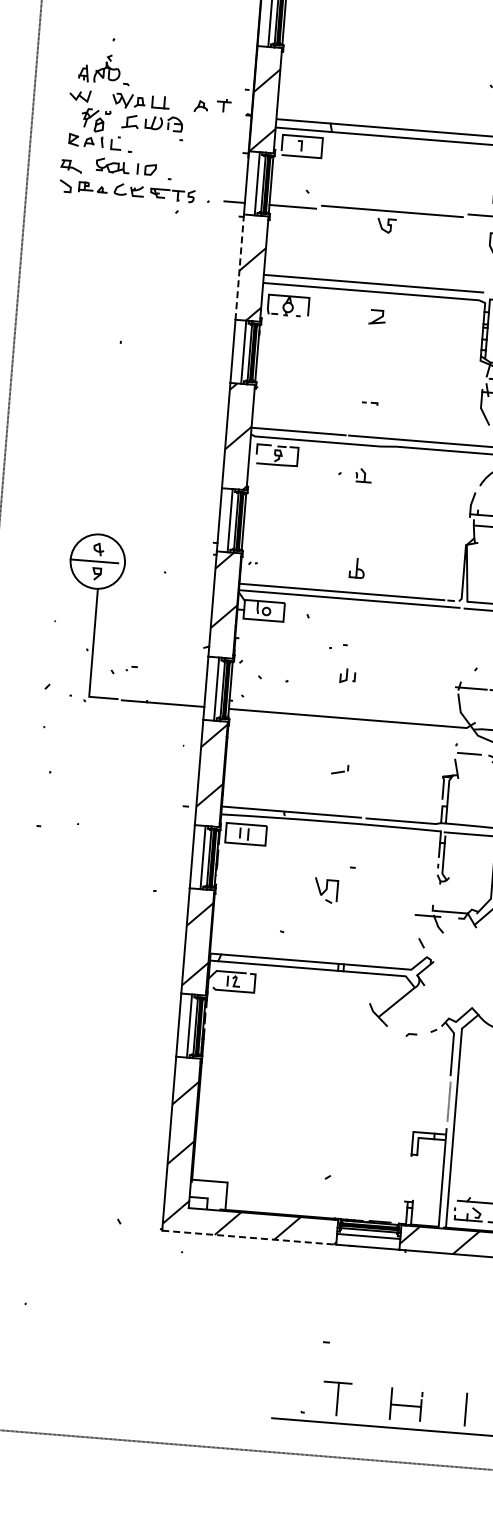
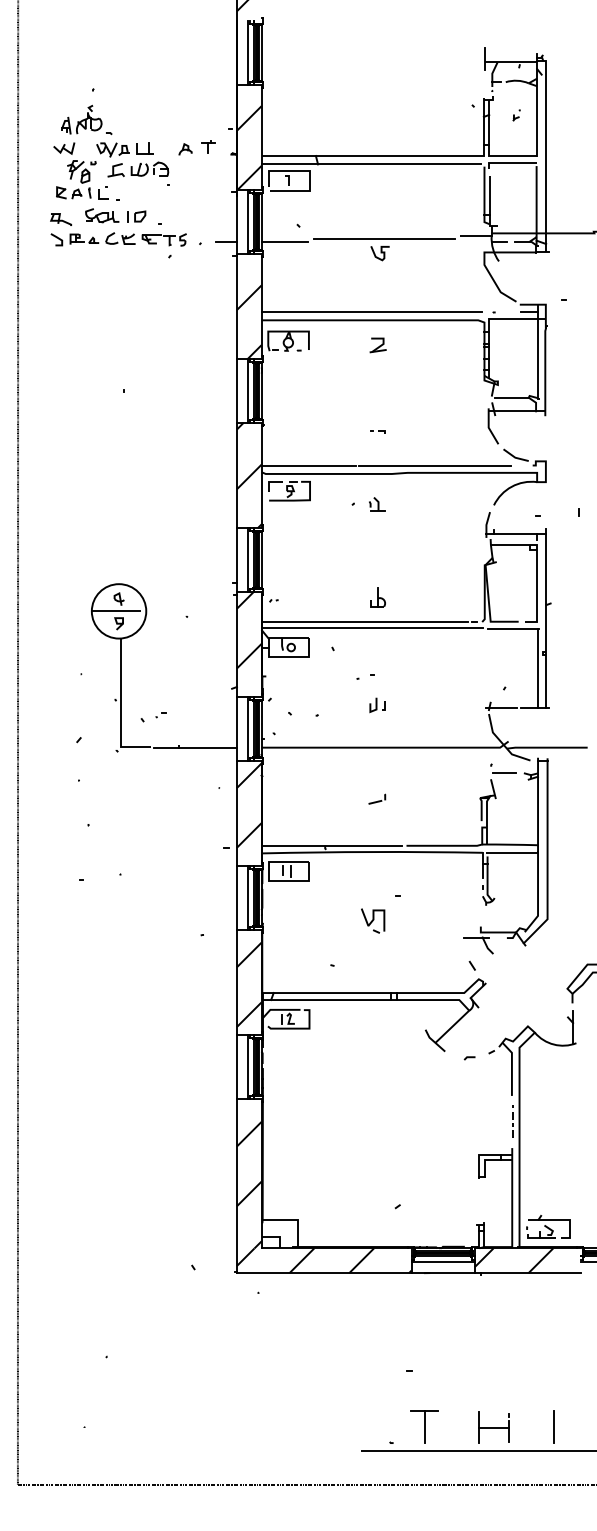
line: (239, 267) -> (236, 306), dashed -> solid
line: (249, 1238) -> (324, 1273), dashed -> solid

